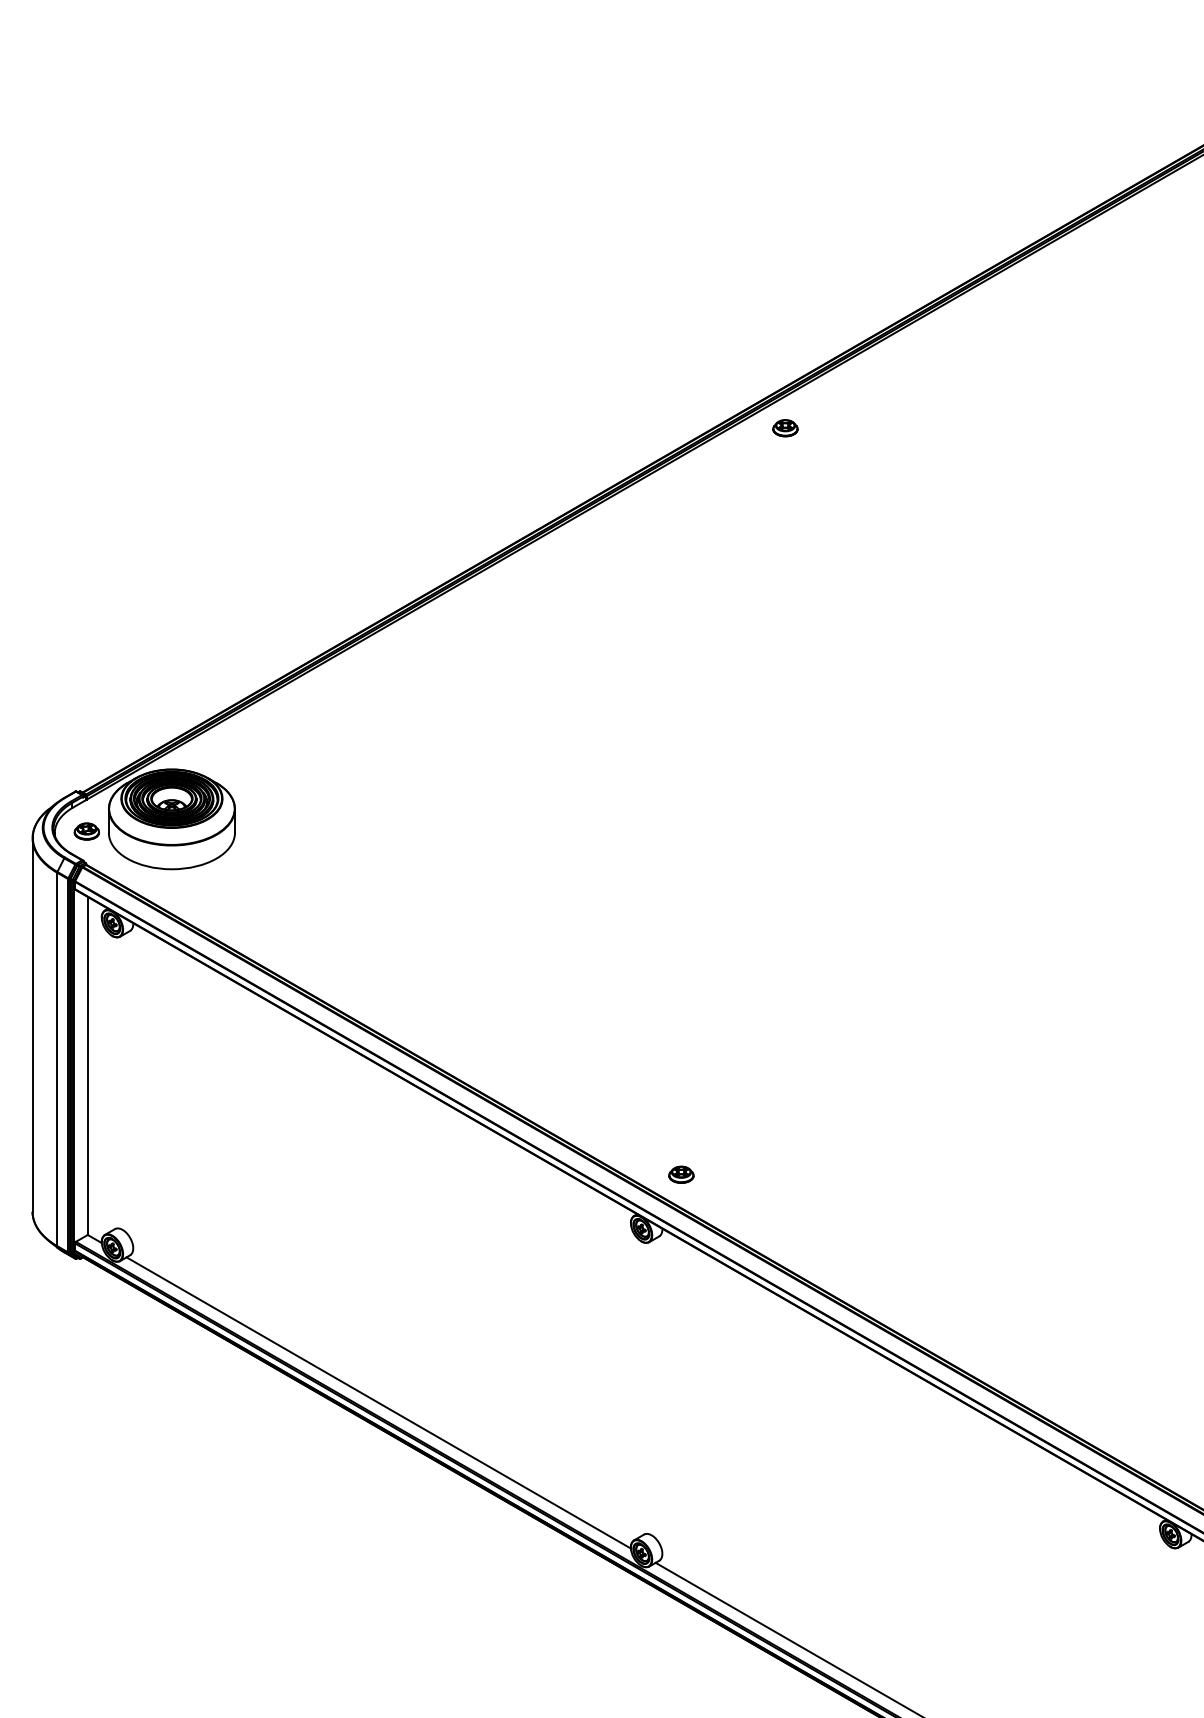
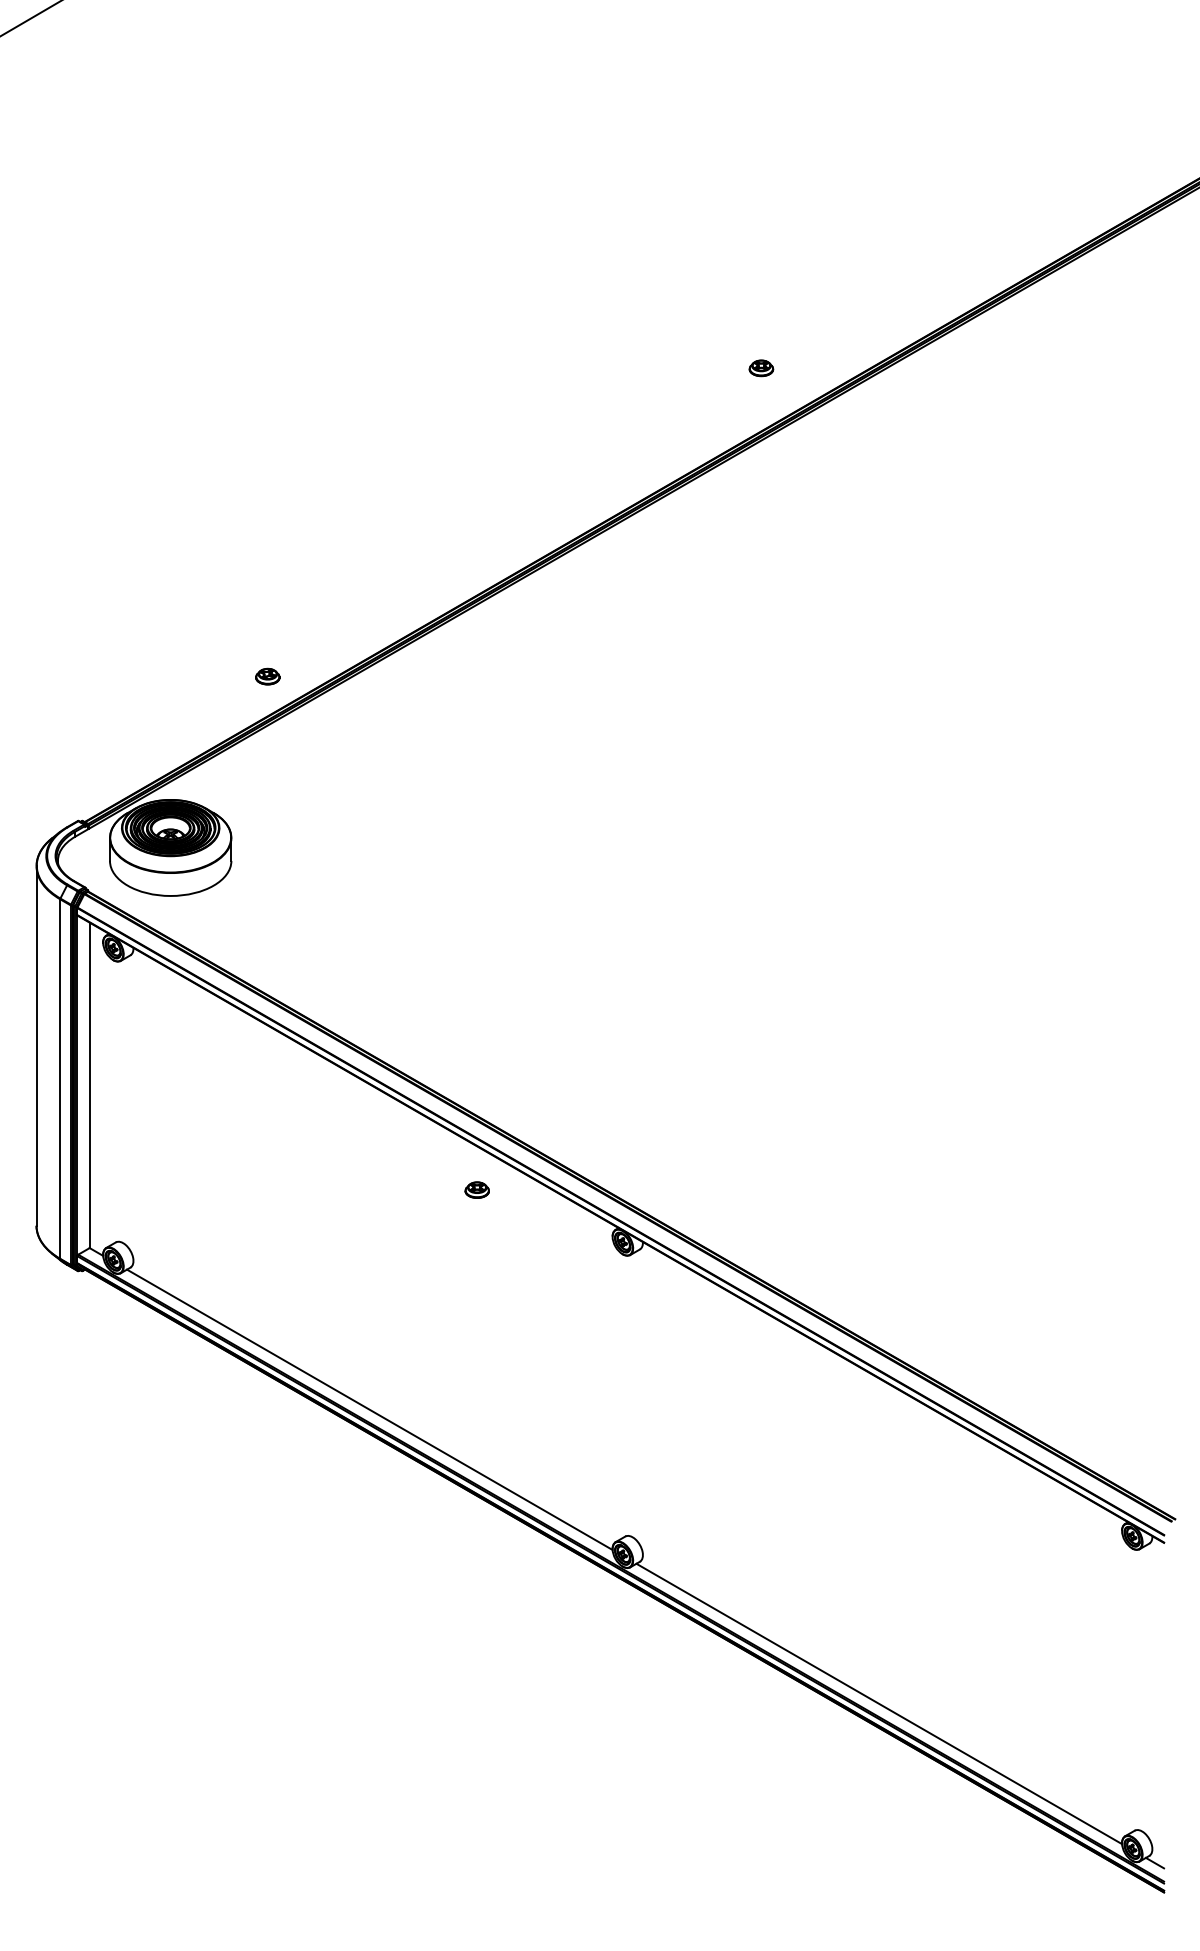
part: (785, 428) -> (761, 368), moved
part: (86, 831) -> (267, 676), moved
part: (680, 1174) -> (476, 1189), moved

